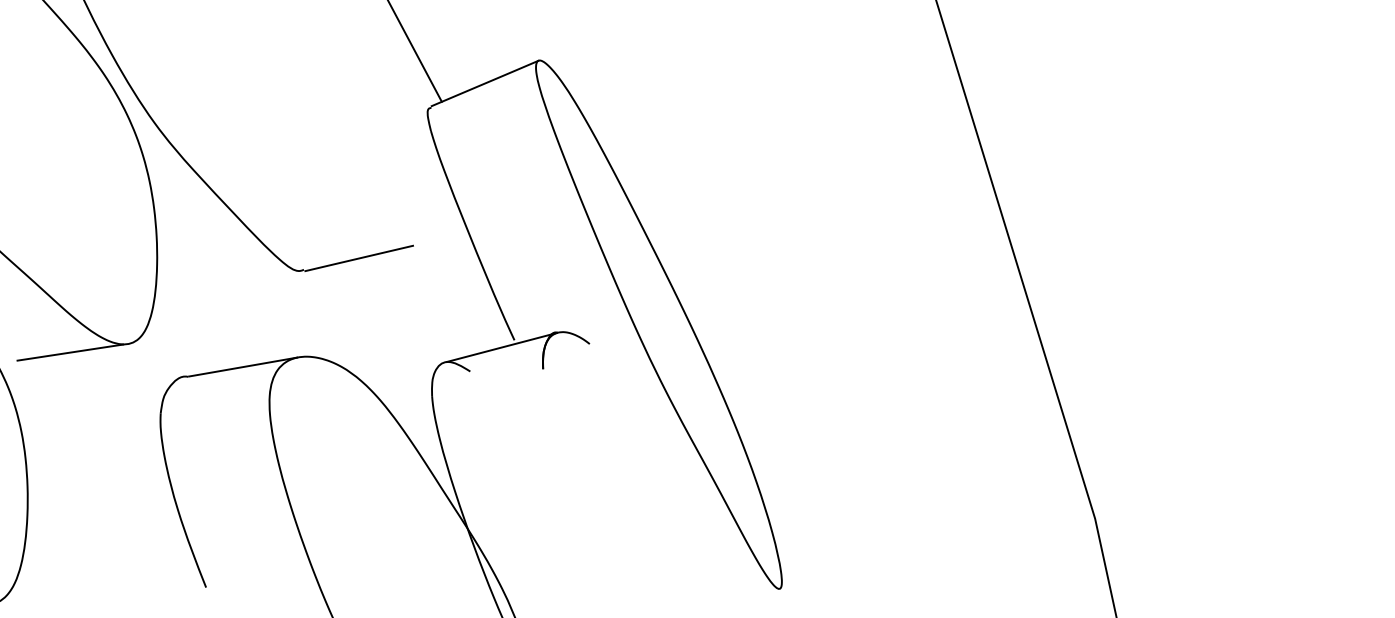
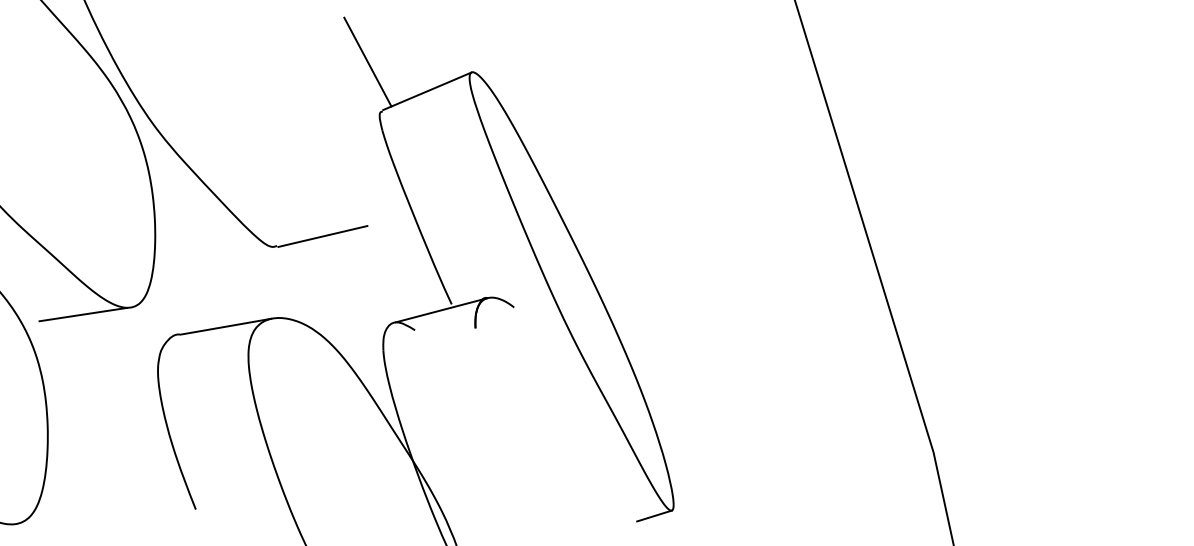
line: (758, 594) -> (654, 515), added

